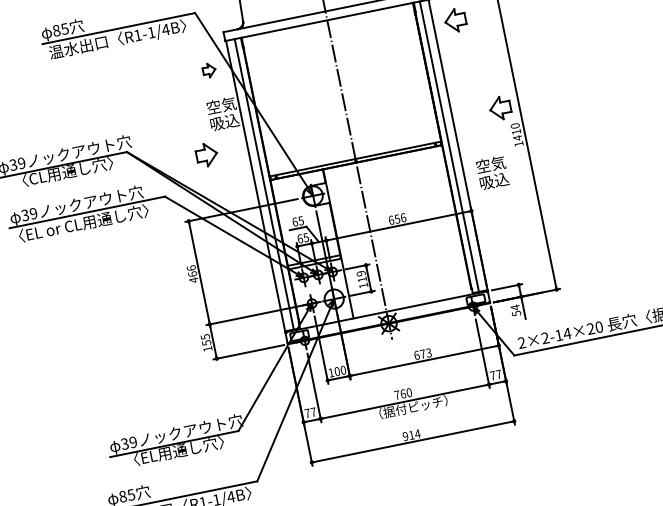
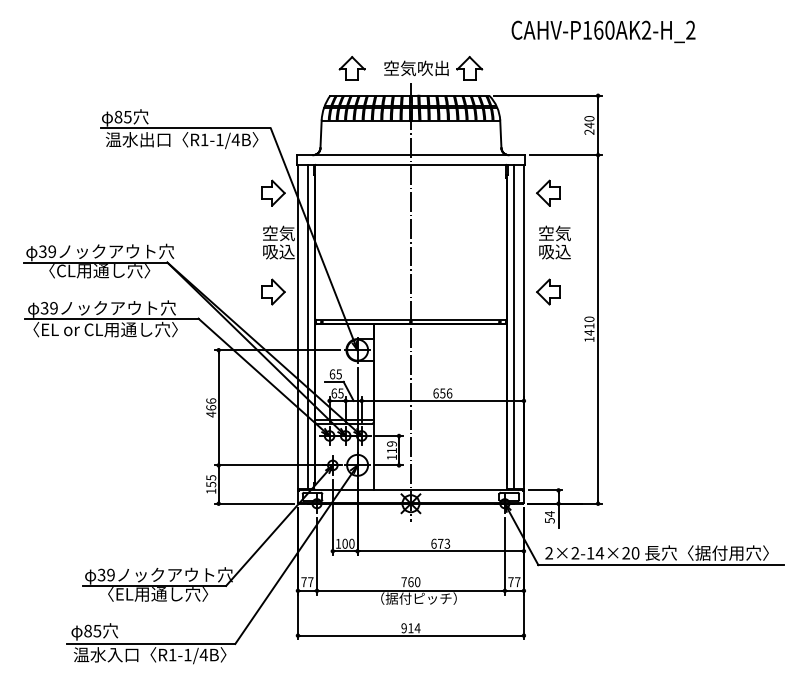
part: (209, 69) -> (273, 192), size x1.67
part: (500, 107) -> (548, 291), moved
part: (206, 154) -> (273, 291), moved
text: (492, 172) -> (554, 242), moved

